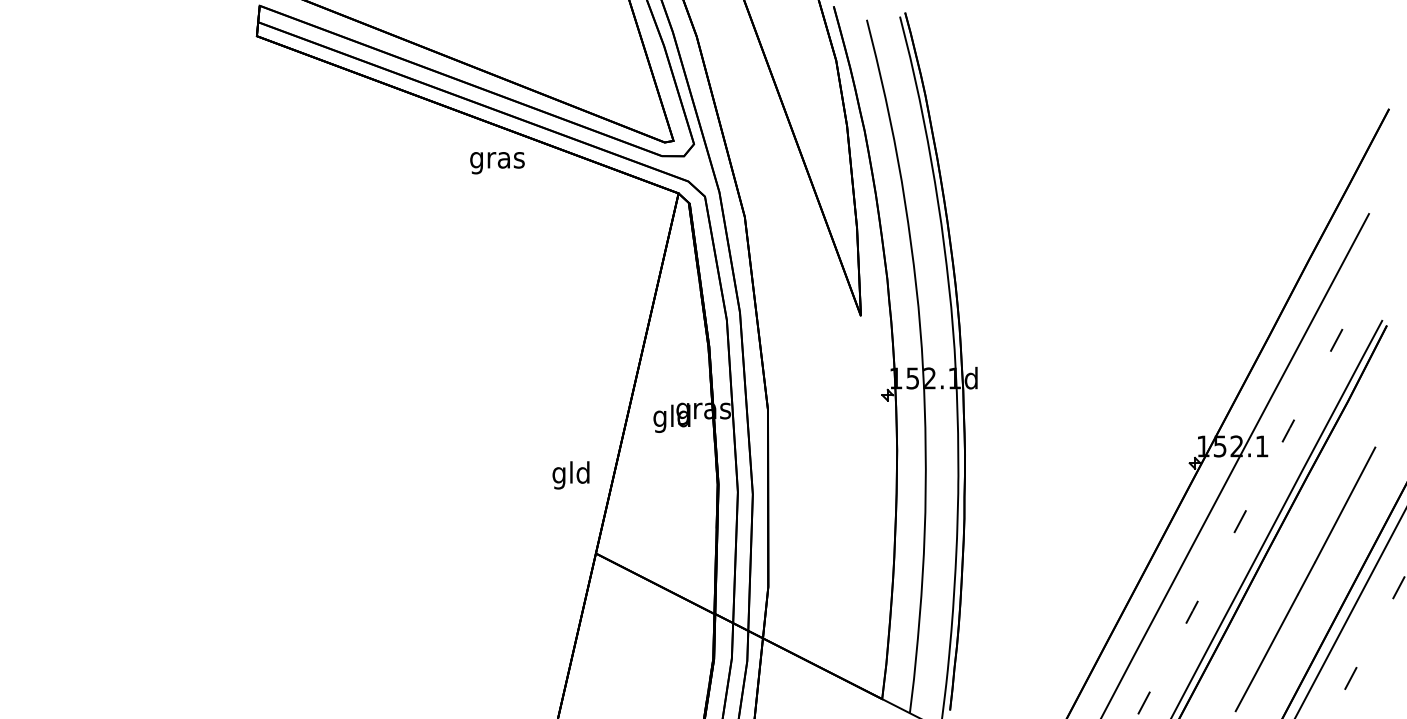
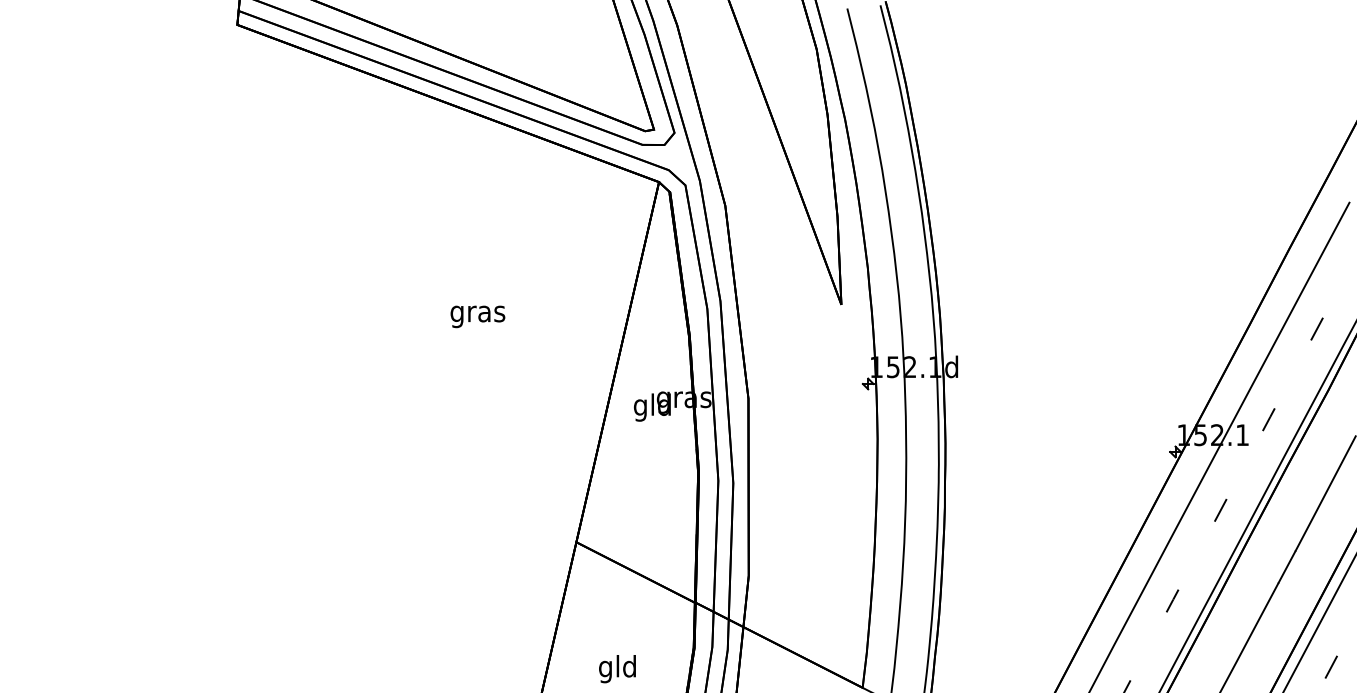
text: (497, 163) -> (477, 317), moved
text: (570, 475) -> (616, 669), moved

